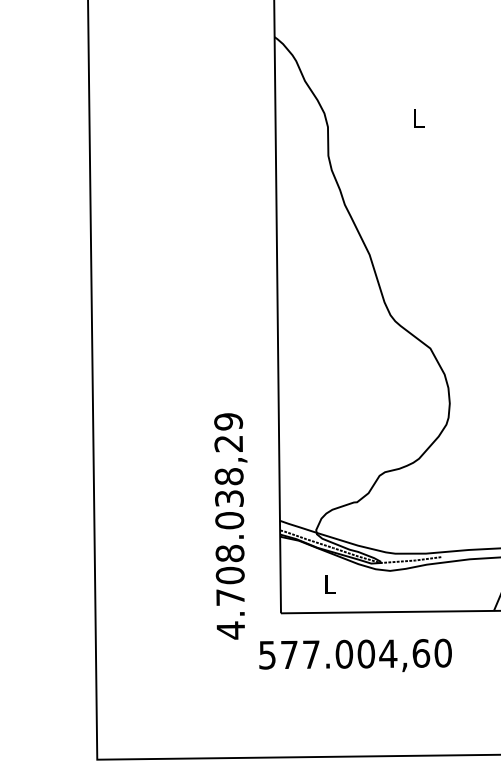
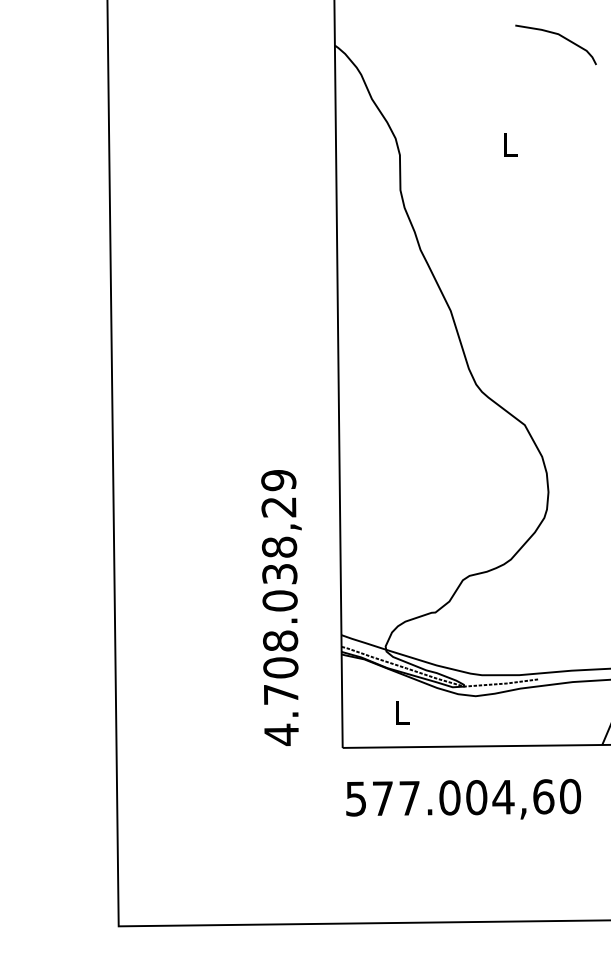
curve: (460, 30) -> (561, 37), added
text: (230, 526) -> (281, 607), moved
text: (355, 654) -> (463, 798), moved

